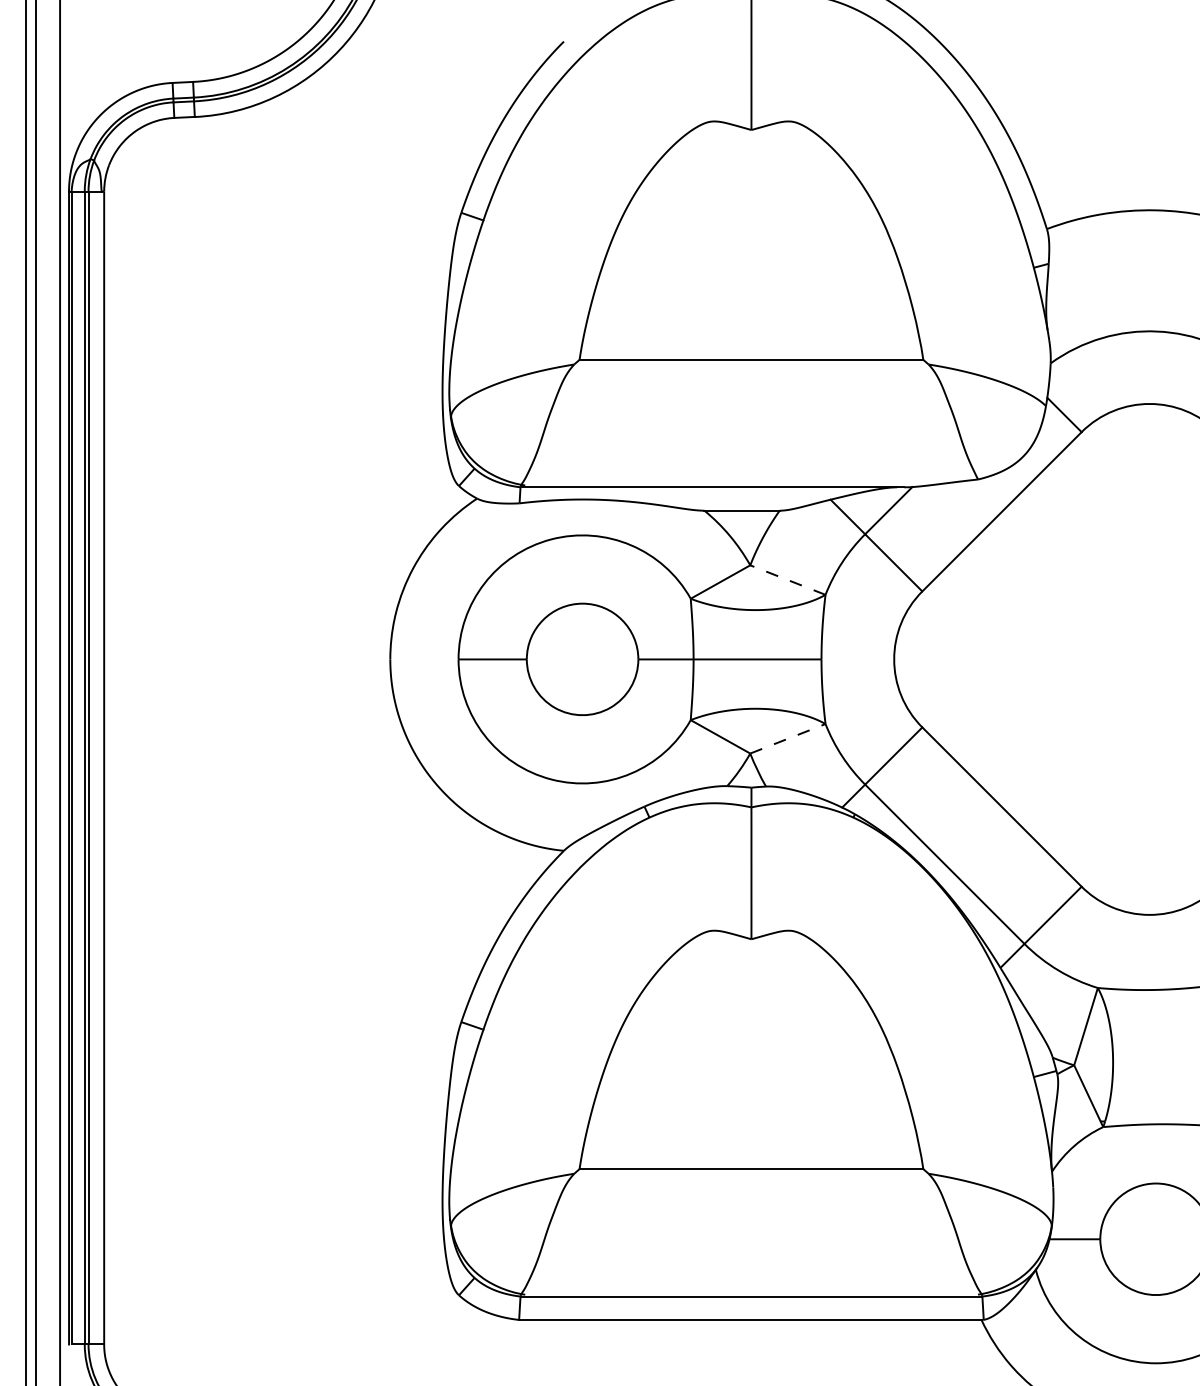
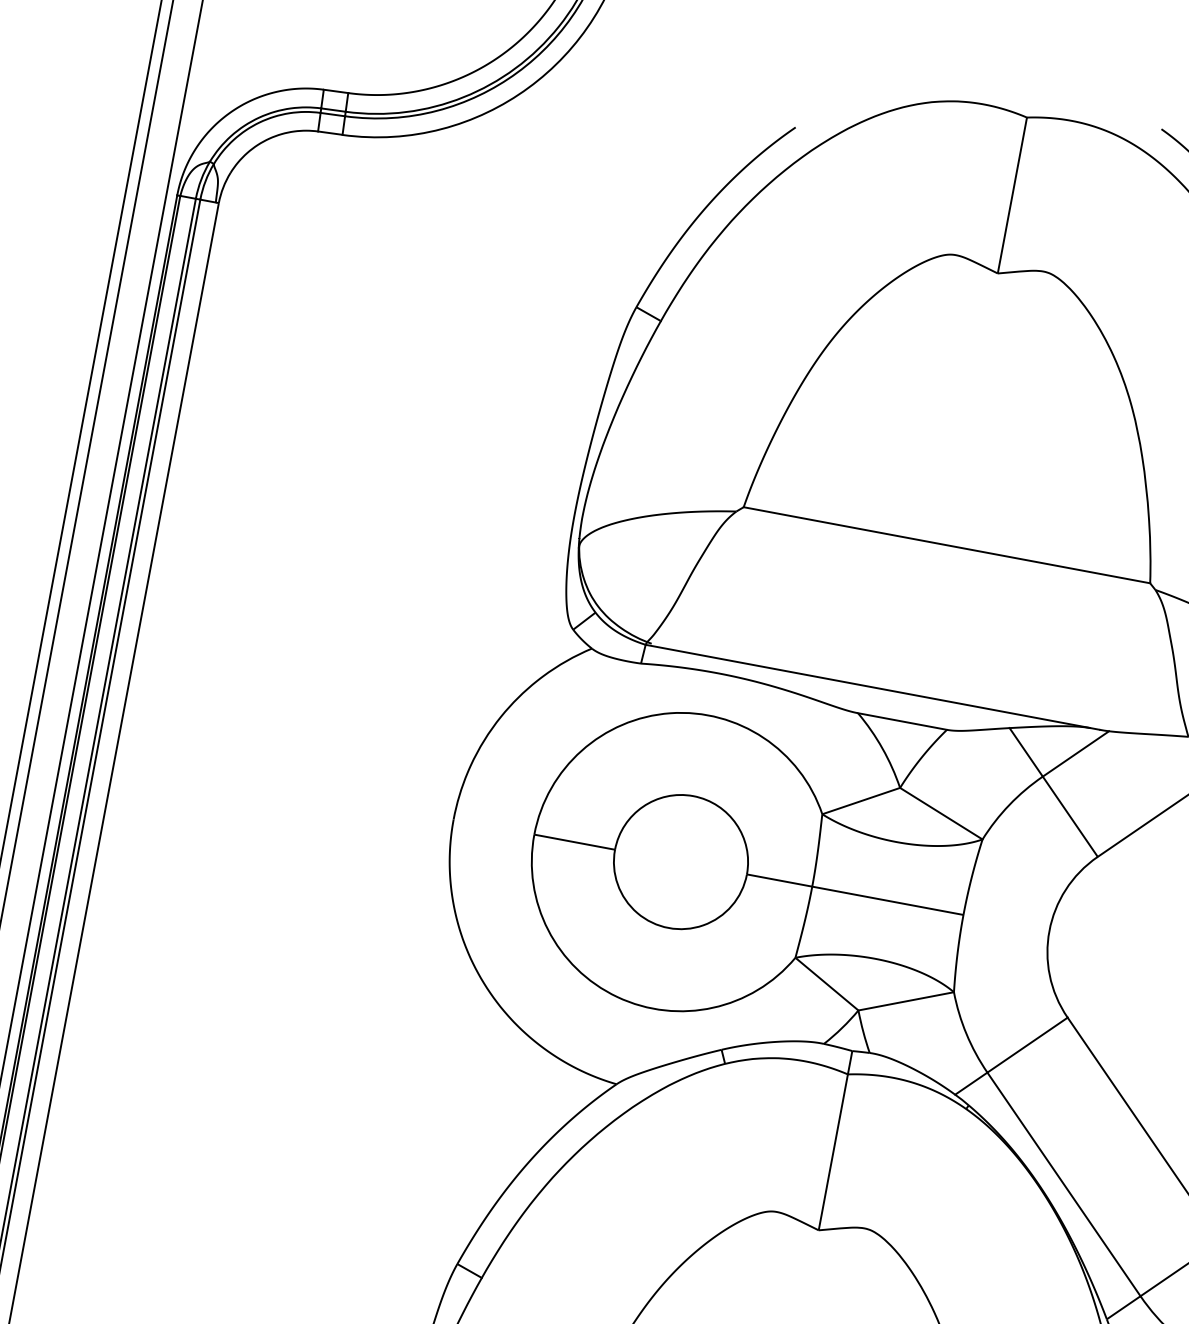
line: (787, 579) -> (940, 812), dashed -> solid
line: (788, 738) -> (906, 1001), dashed -> solid

